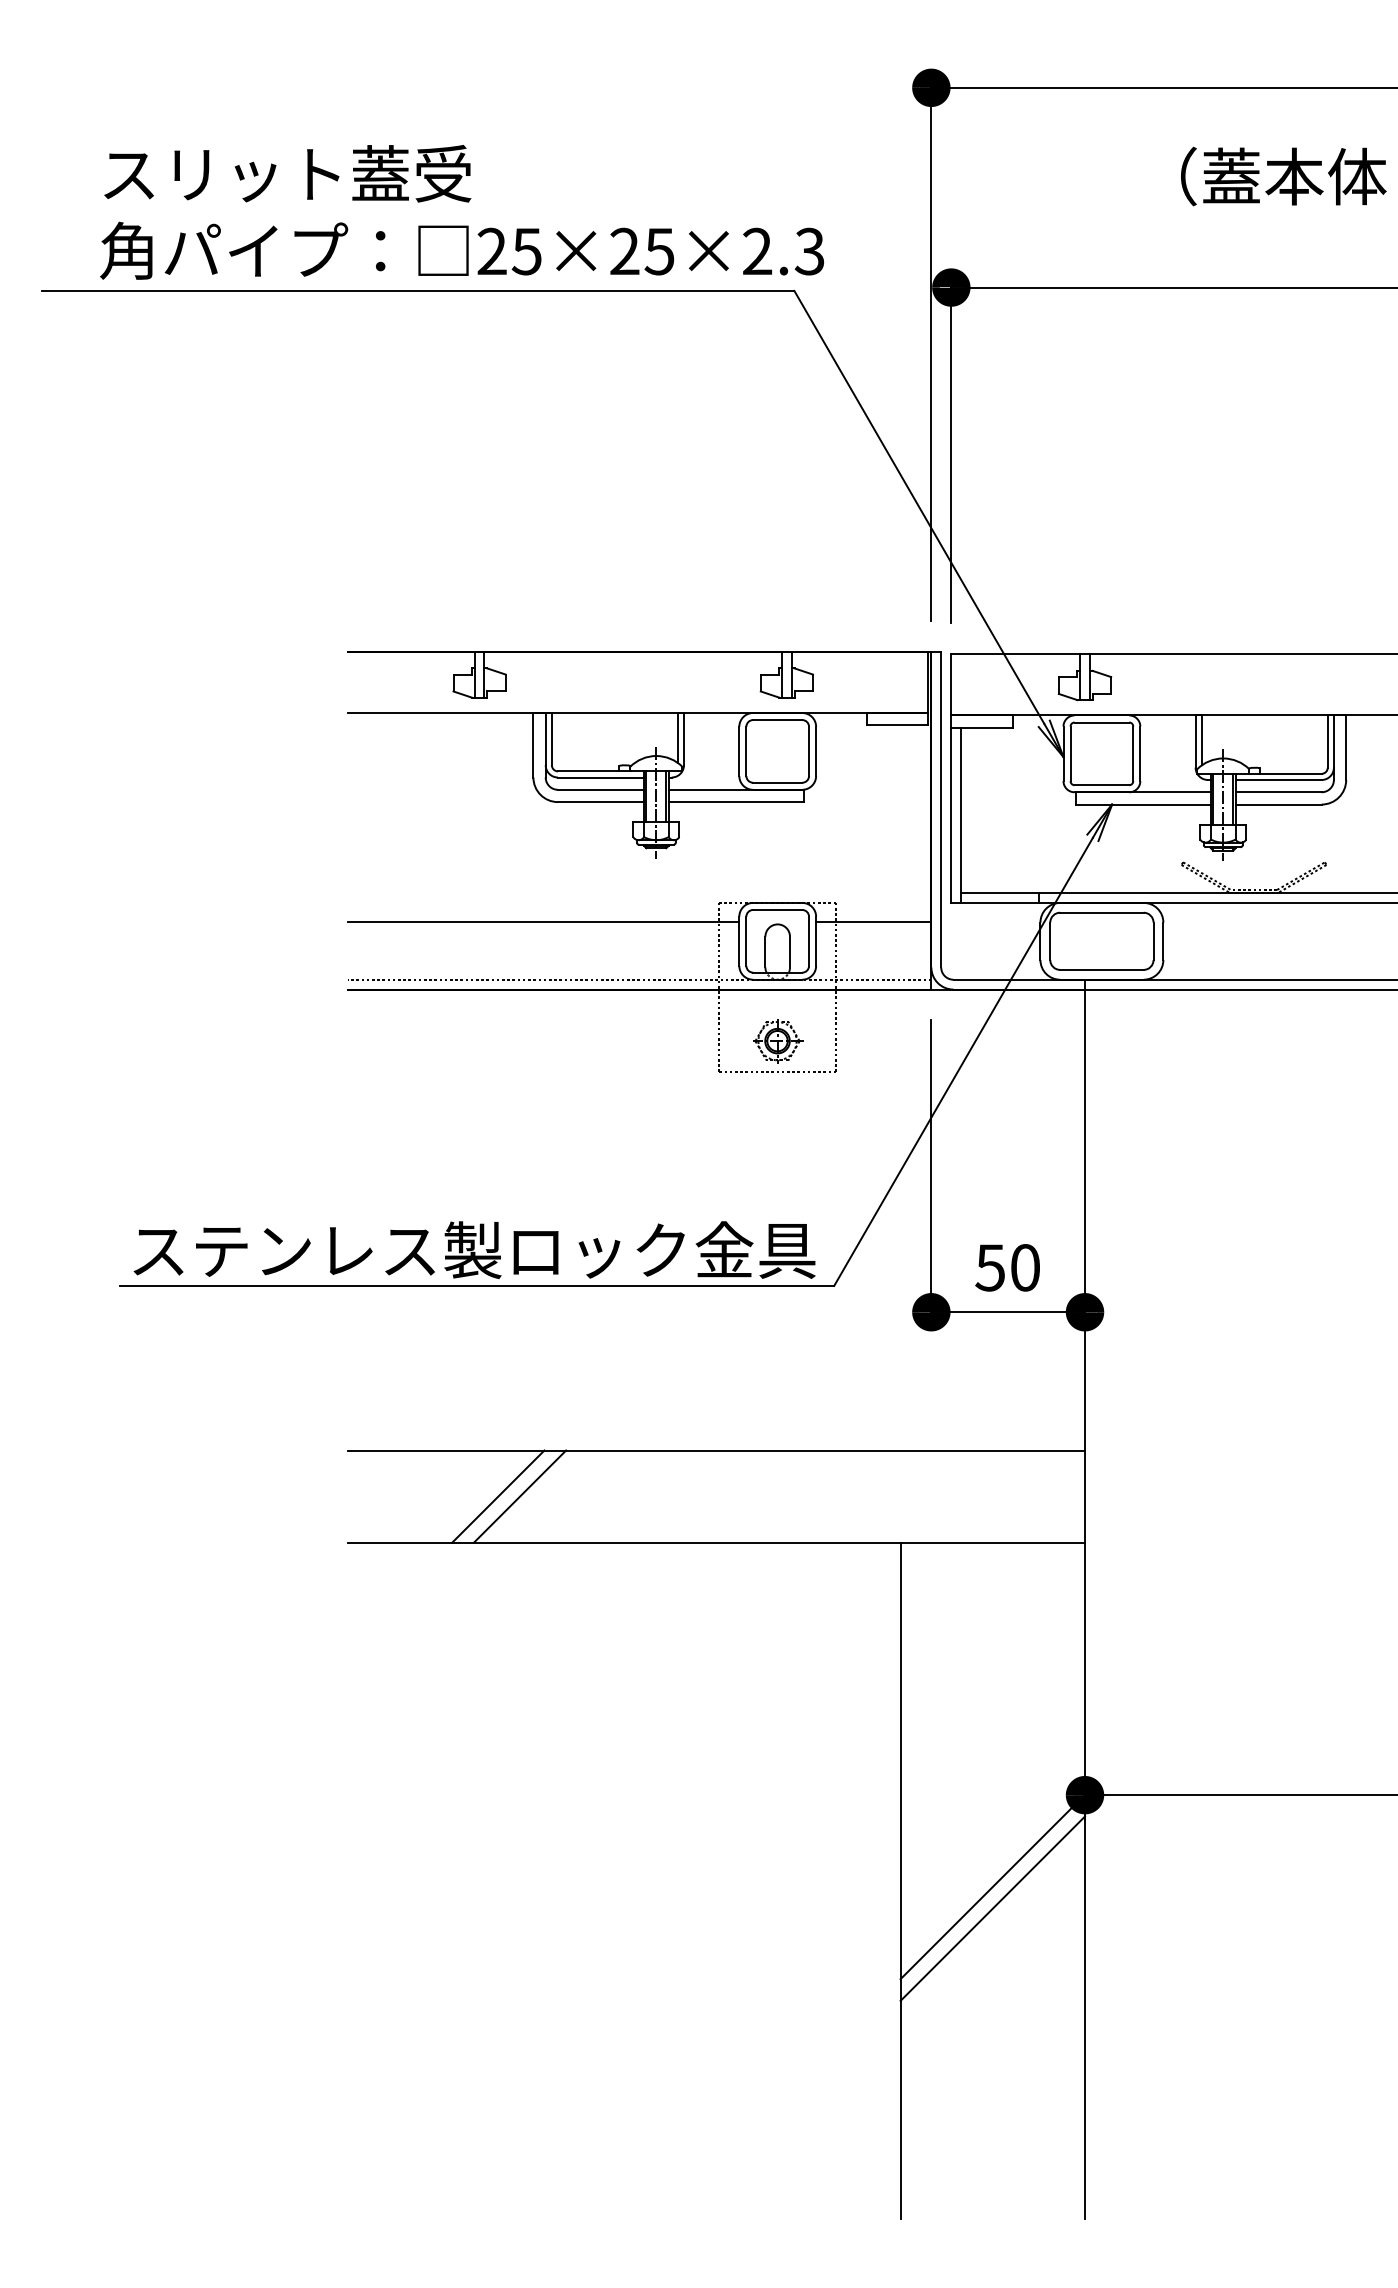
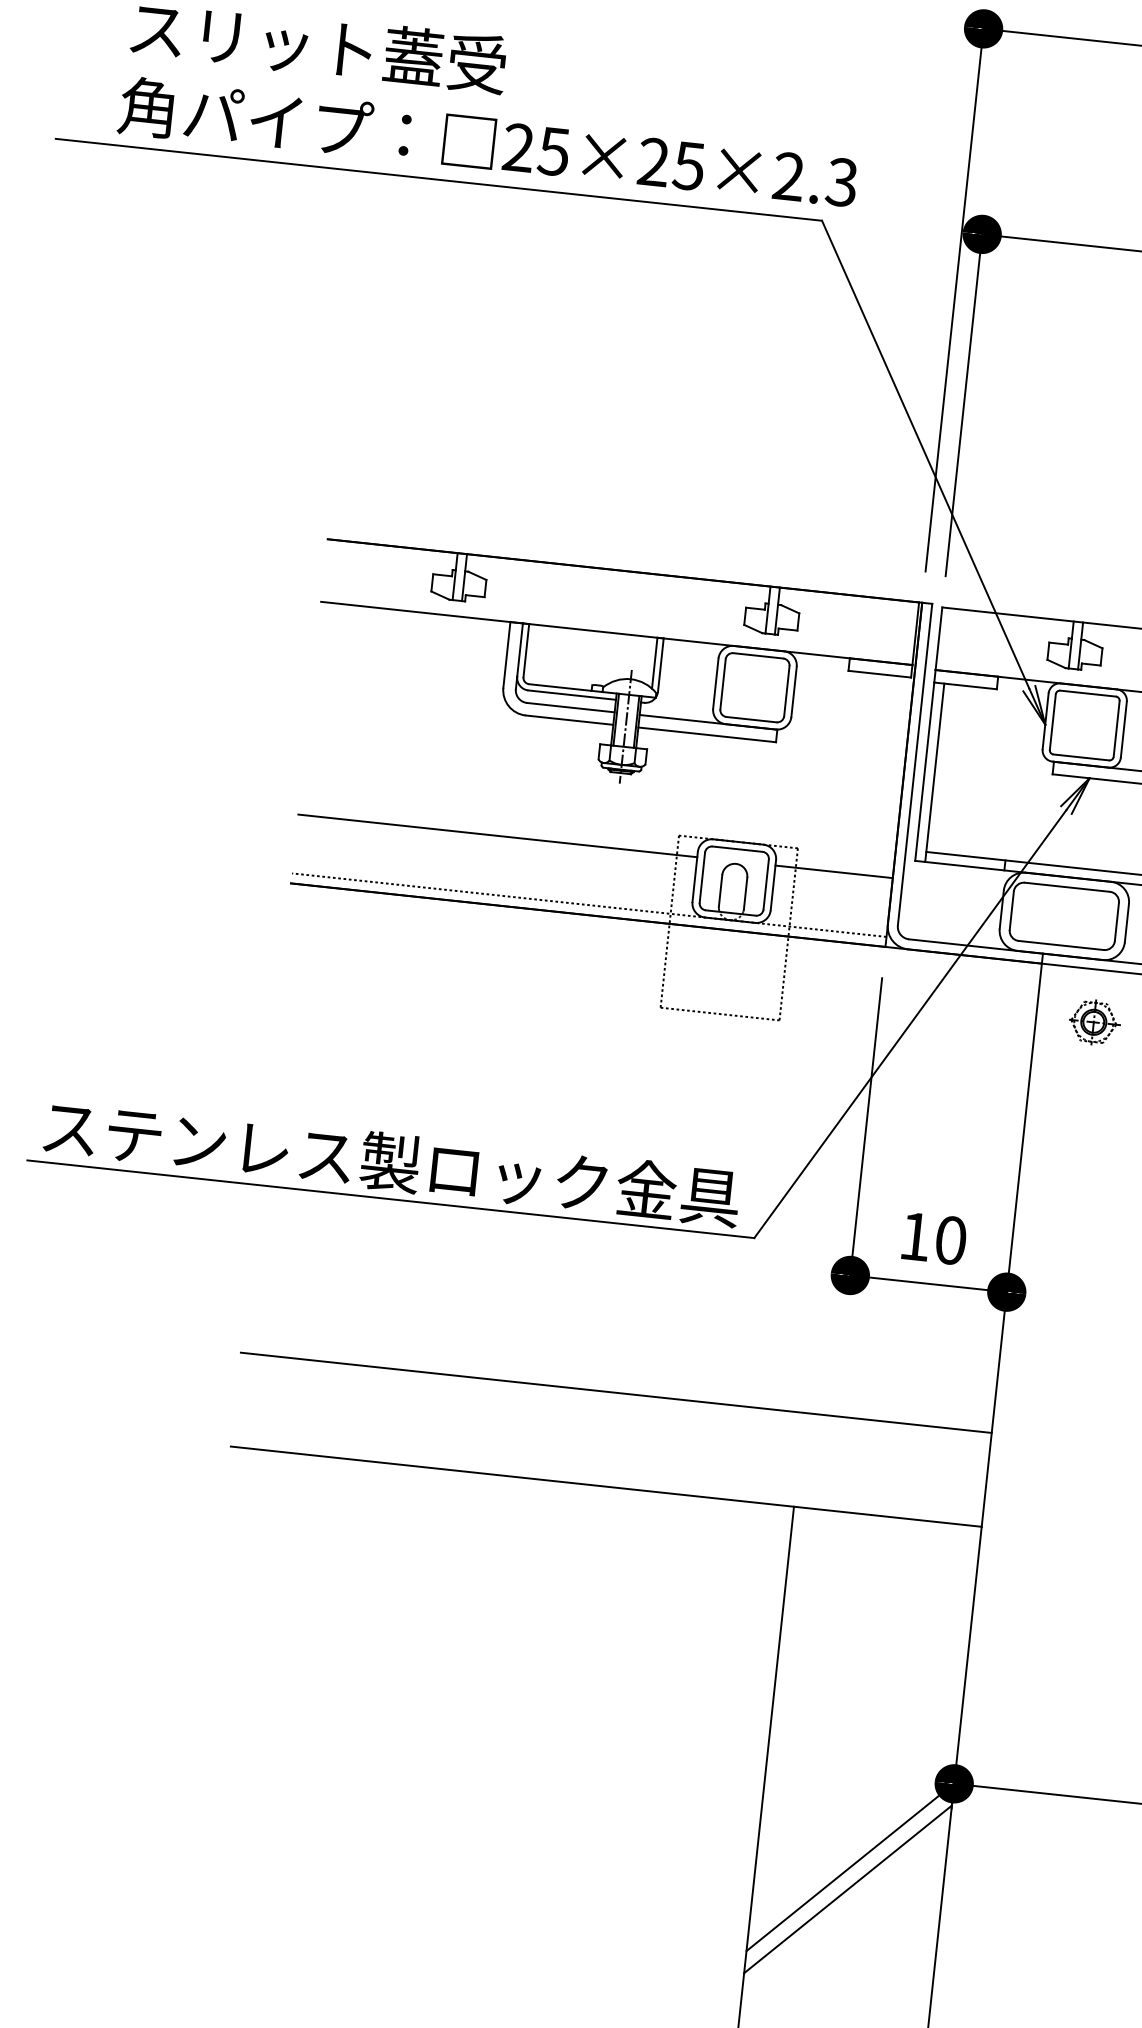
part: (778, 1041) -> (1094, 1022), moved
text: (989, 1267) -> (914, 1236), 50 -> 10
line: (498, 1496) -> (389, 1415), removed
line: (519, 1496) -> (410, 1418), removed

